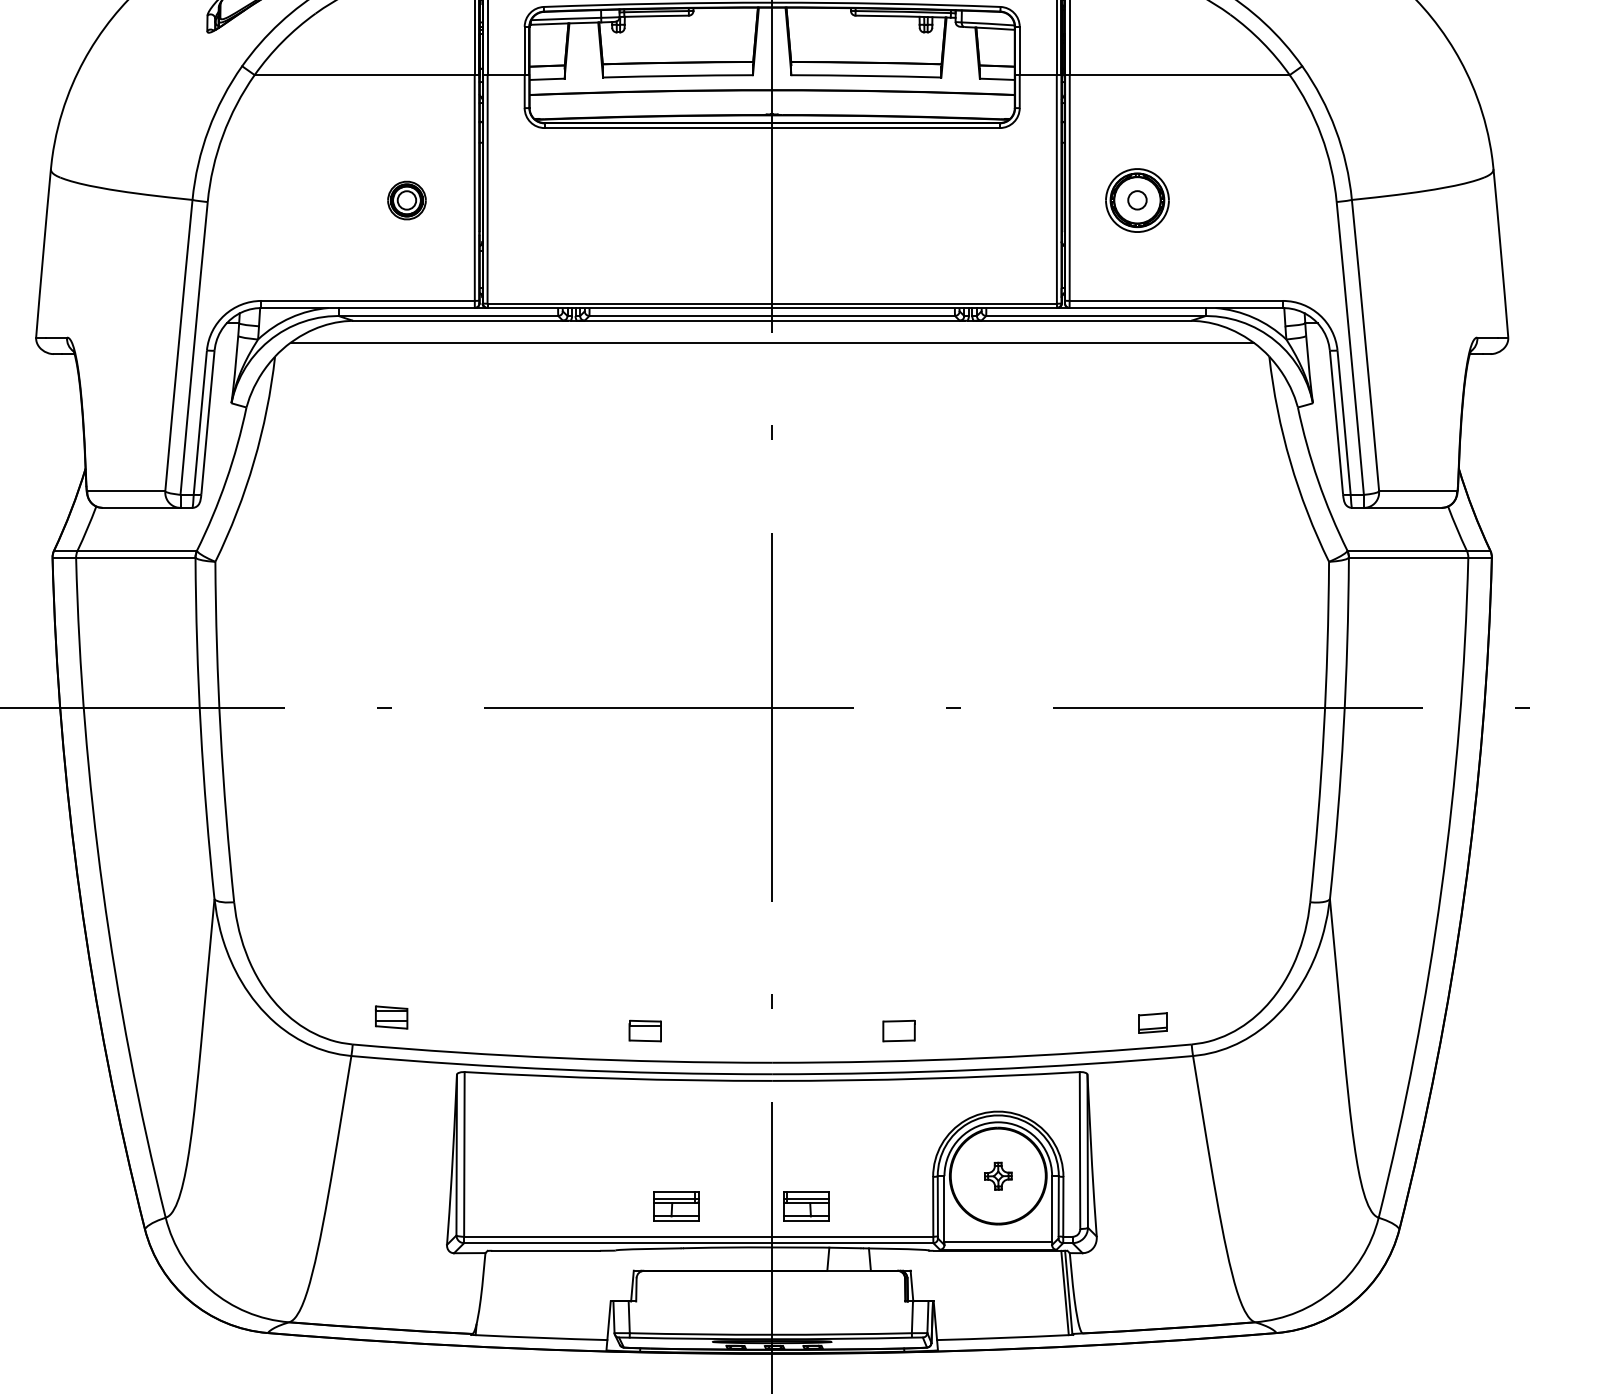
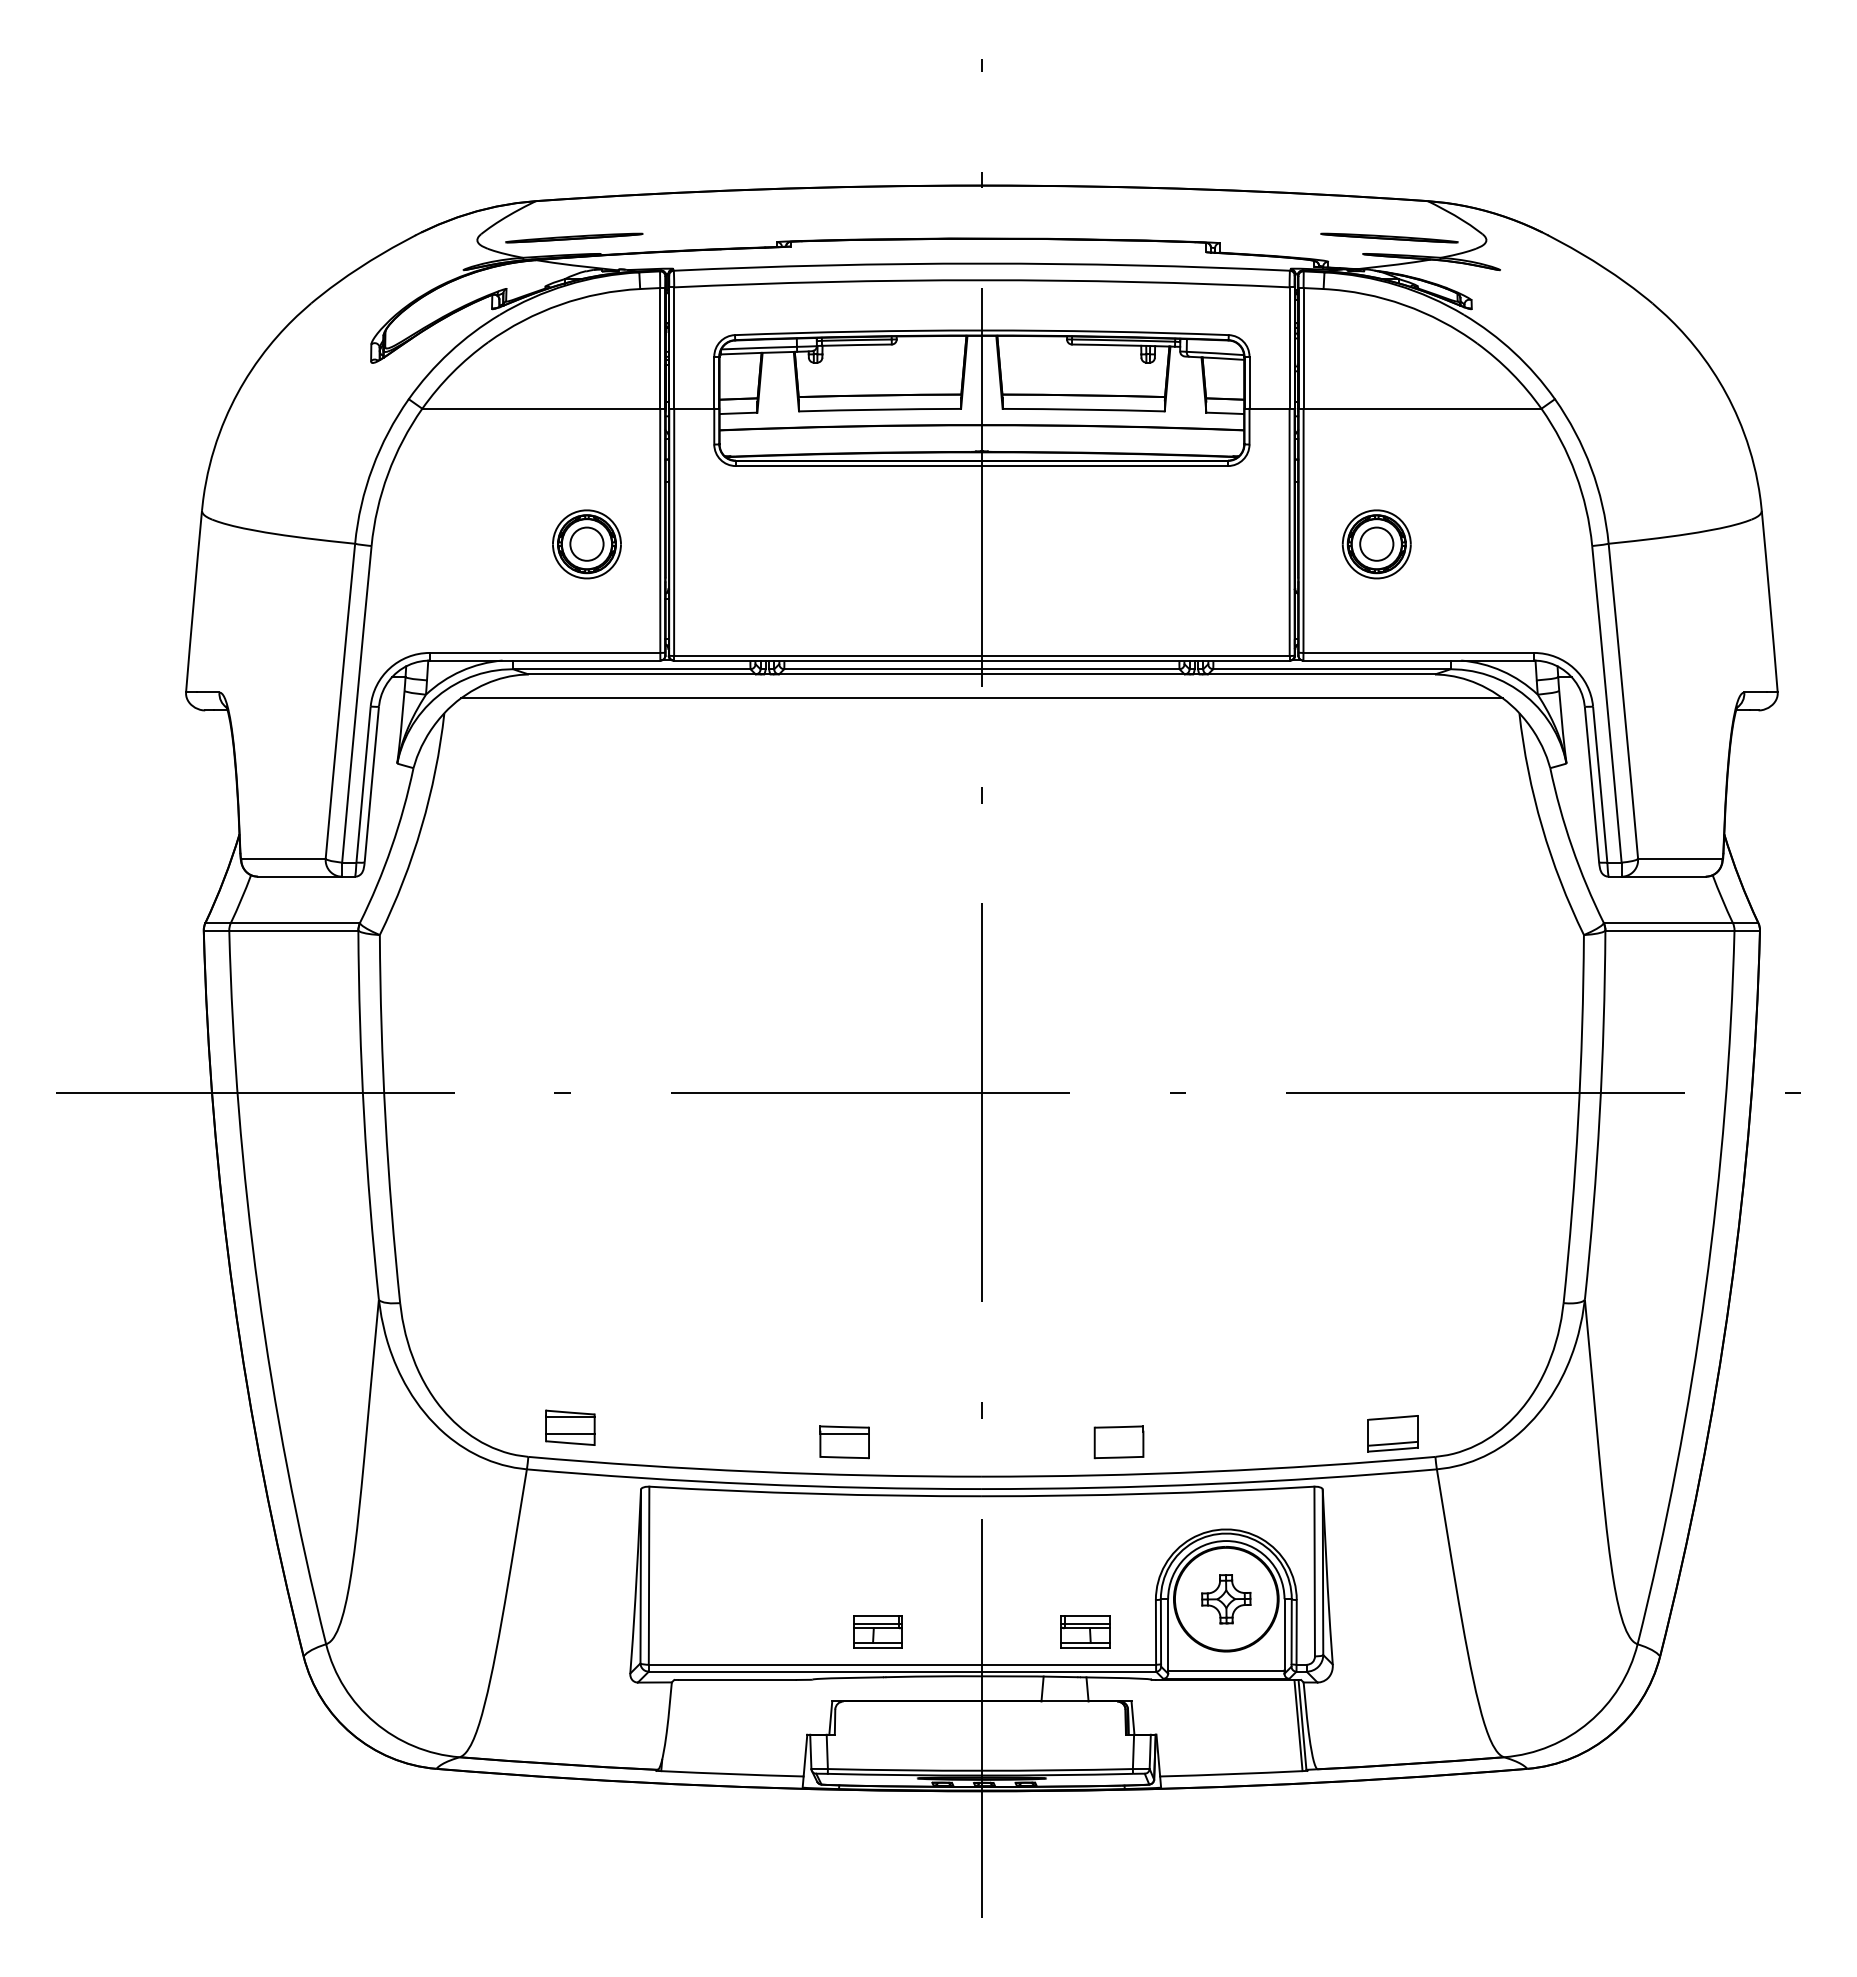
circle: (1137, 199) -> (1376, 543), size x1.67
part: (406, 200) -> (586, 544), size x1.67
part: (391, 1017) -> (570, 1427), size x1.43
part: (1151, 1022) -> (1392, 1433), size x1.67
part: (645, 1031) -> (844, 1442), size x1.43
part: (898, 1031) -> (1118, 1442), size x1.43
part: (998, 1176) -> (1226, 1599), size x1.67
part: (806, 1205) -> (1085, 1631), moved

